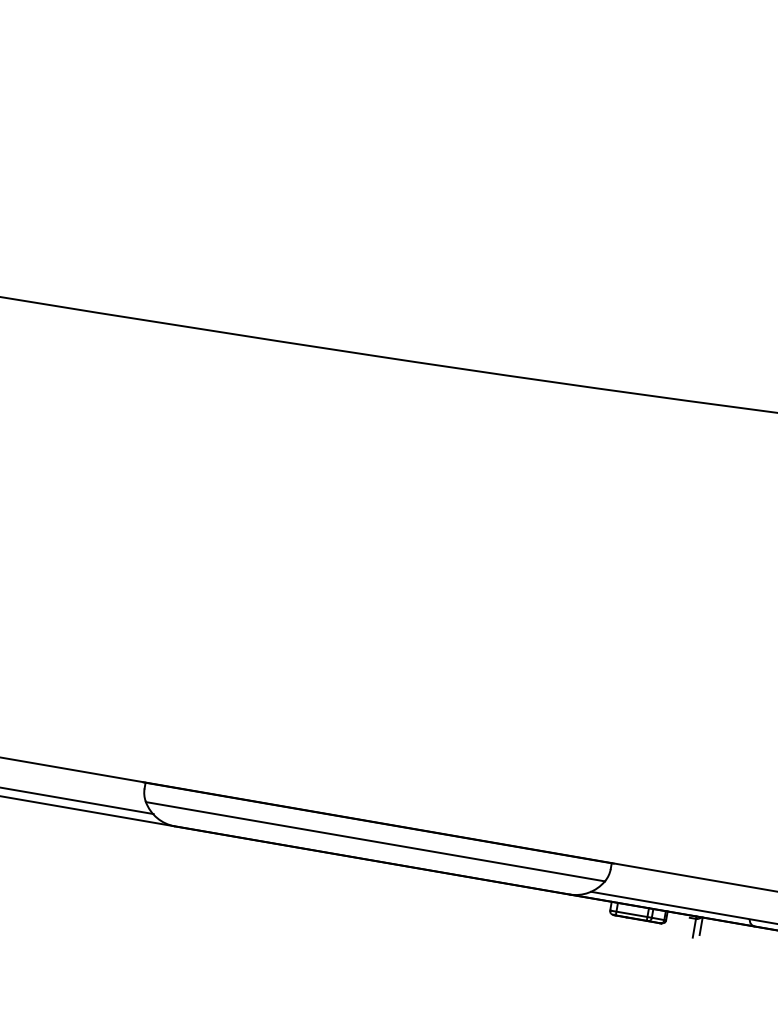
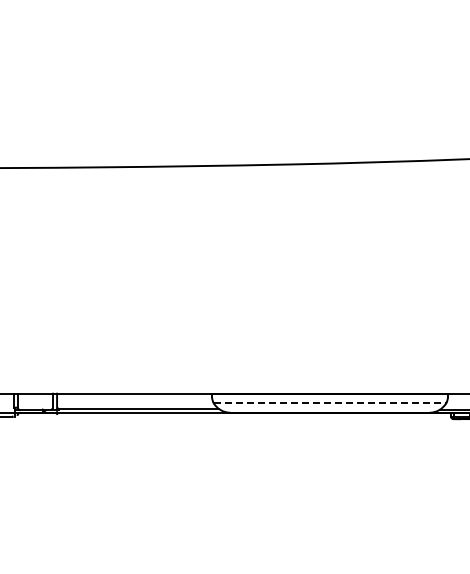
line: (376, 842) -> (330, 403), solid -> dashed

